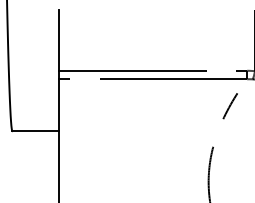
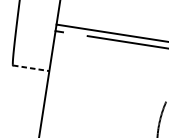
line: (35, 131) -> (30, 68), solid -> dashed

